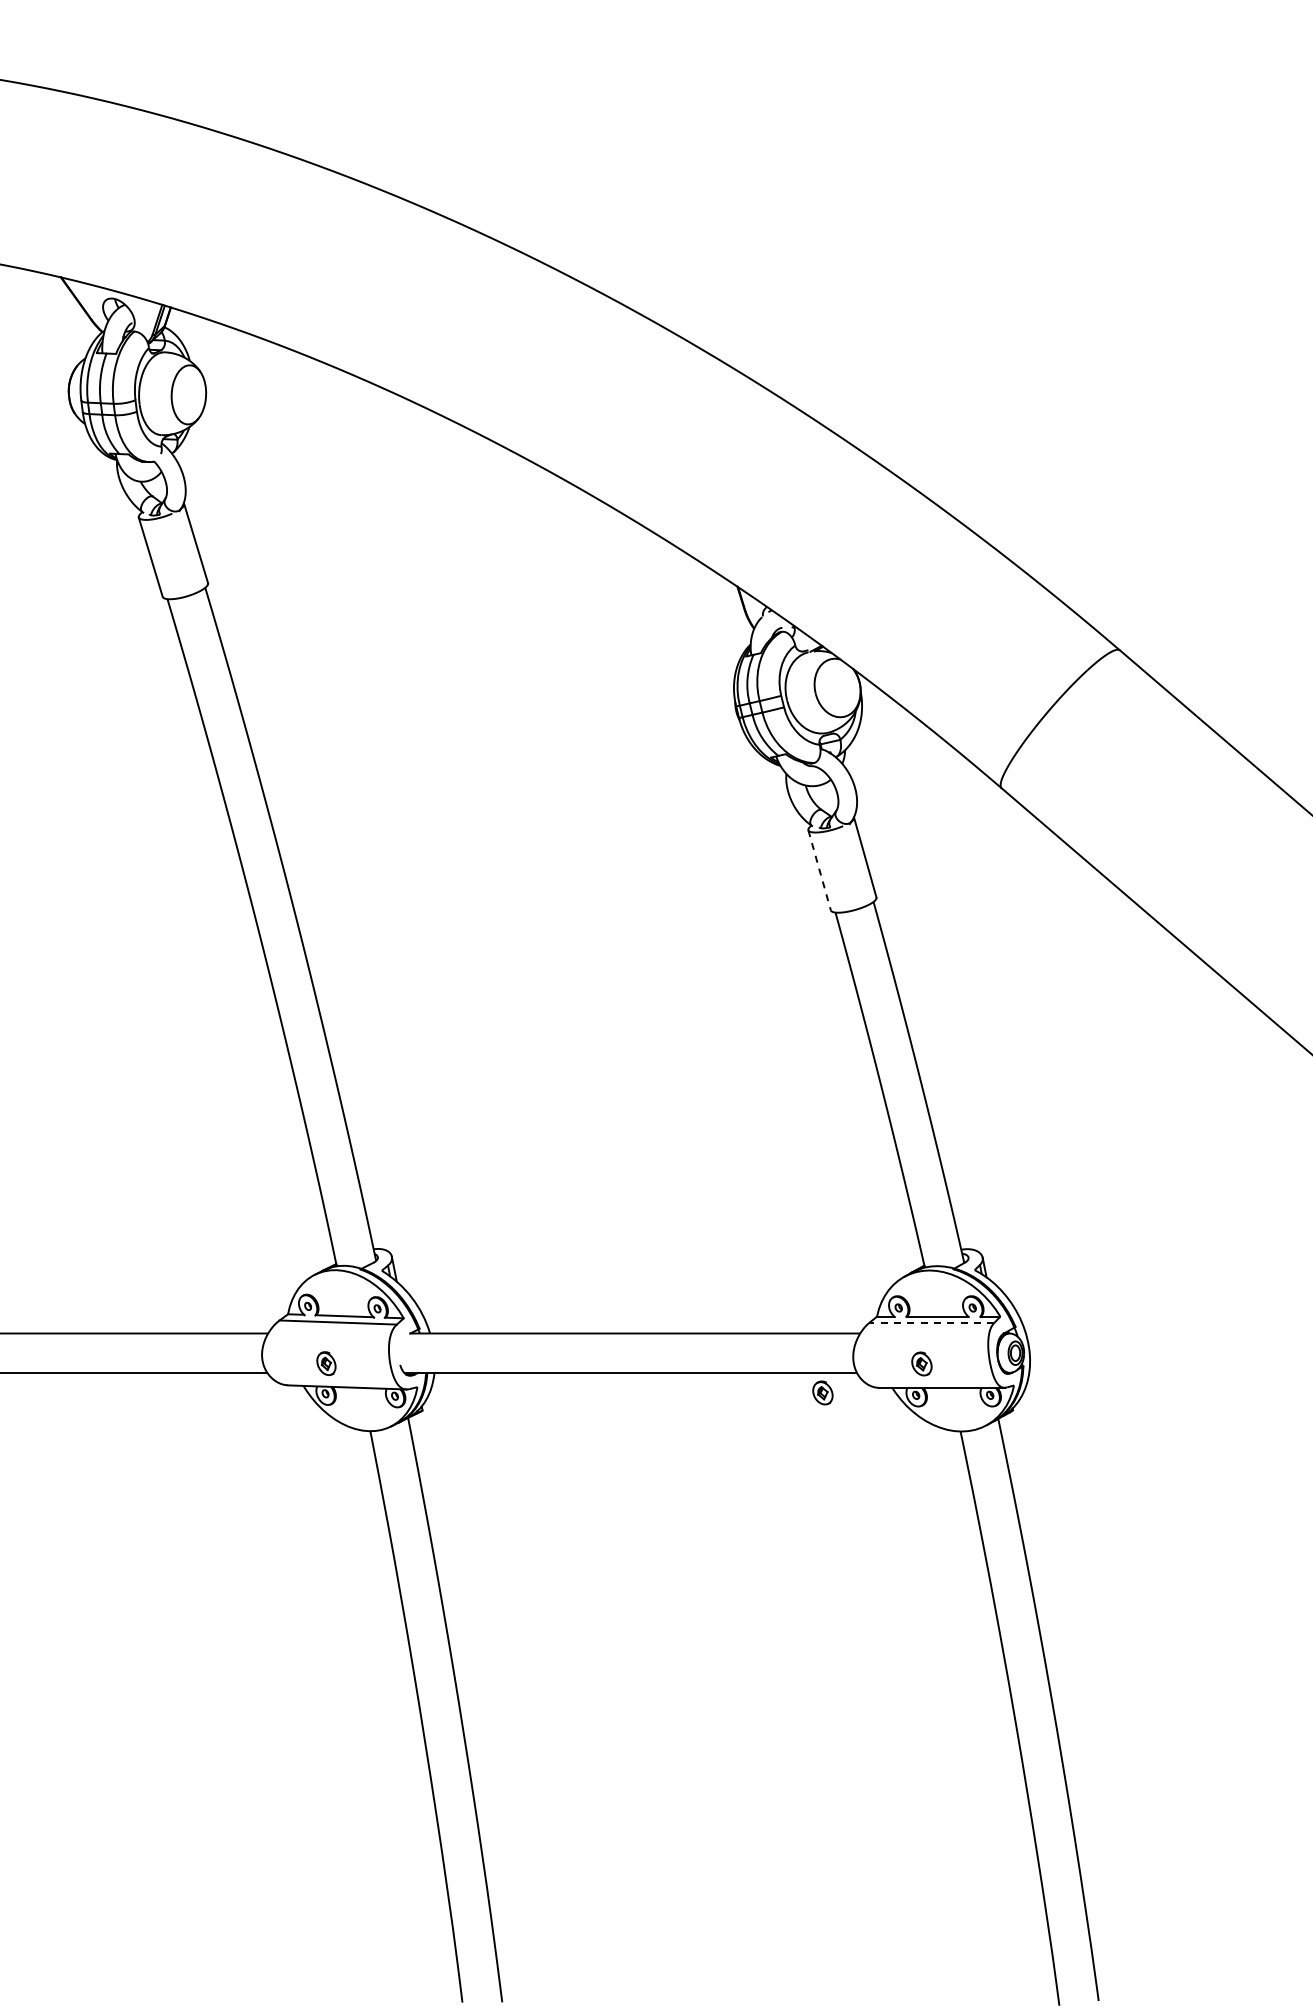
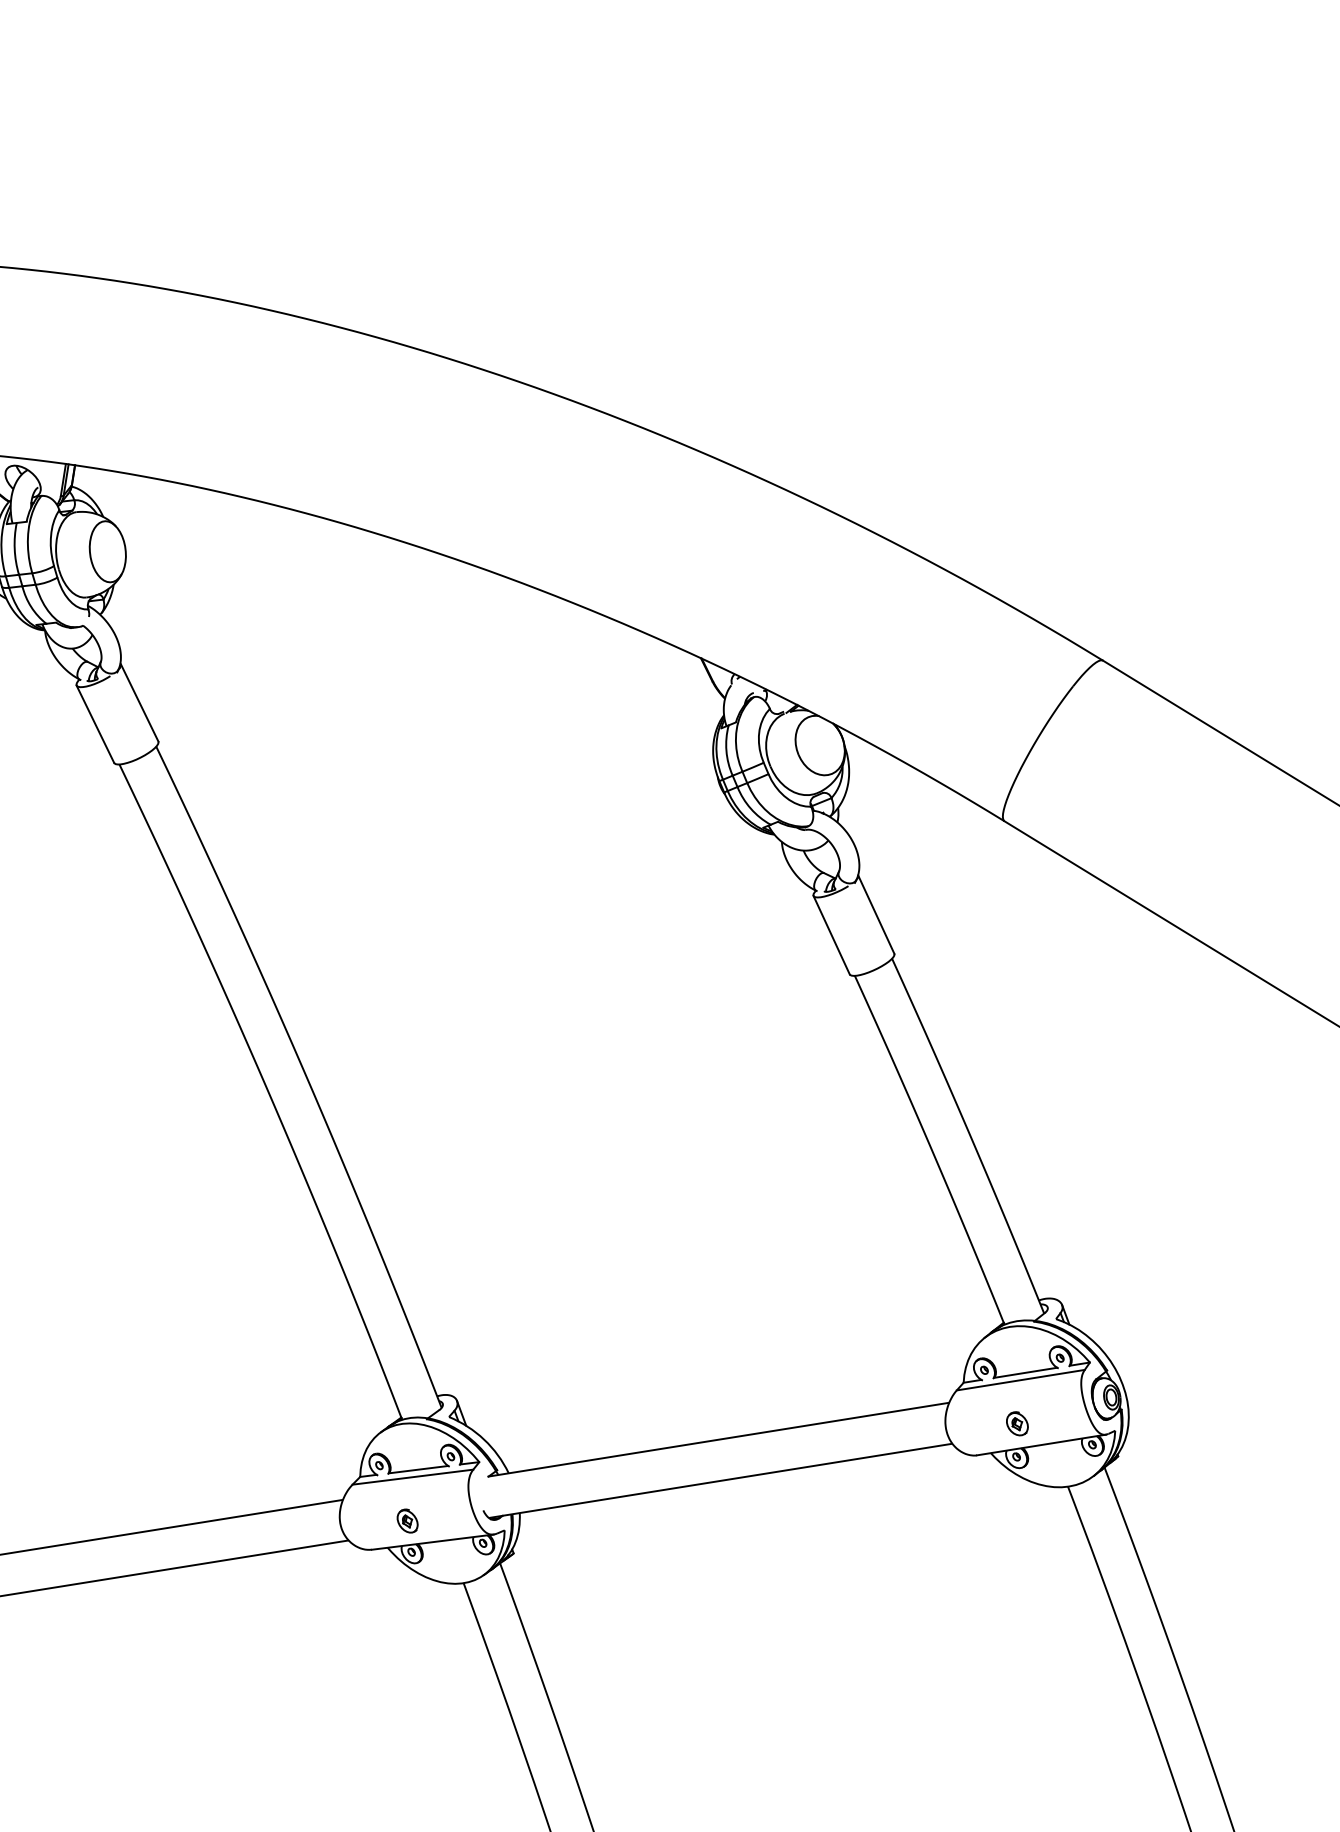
line: (819, 870) -> (831, 935), dashed -> solid
line: (931, 1322) -> (1020, 1379), dashed -> solid
part: (822, 1392) -> (920, 1469), removed

